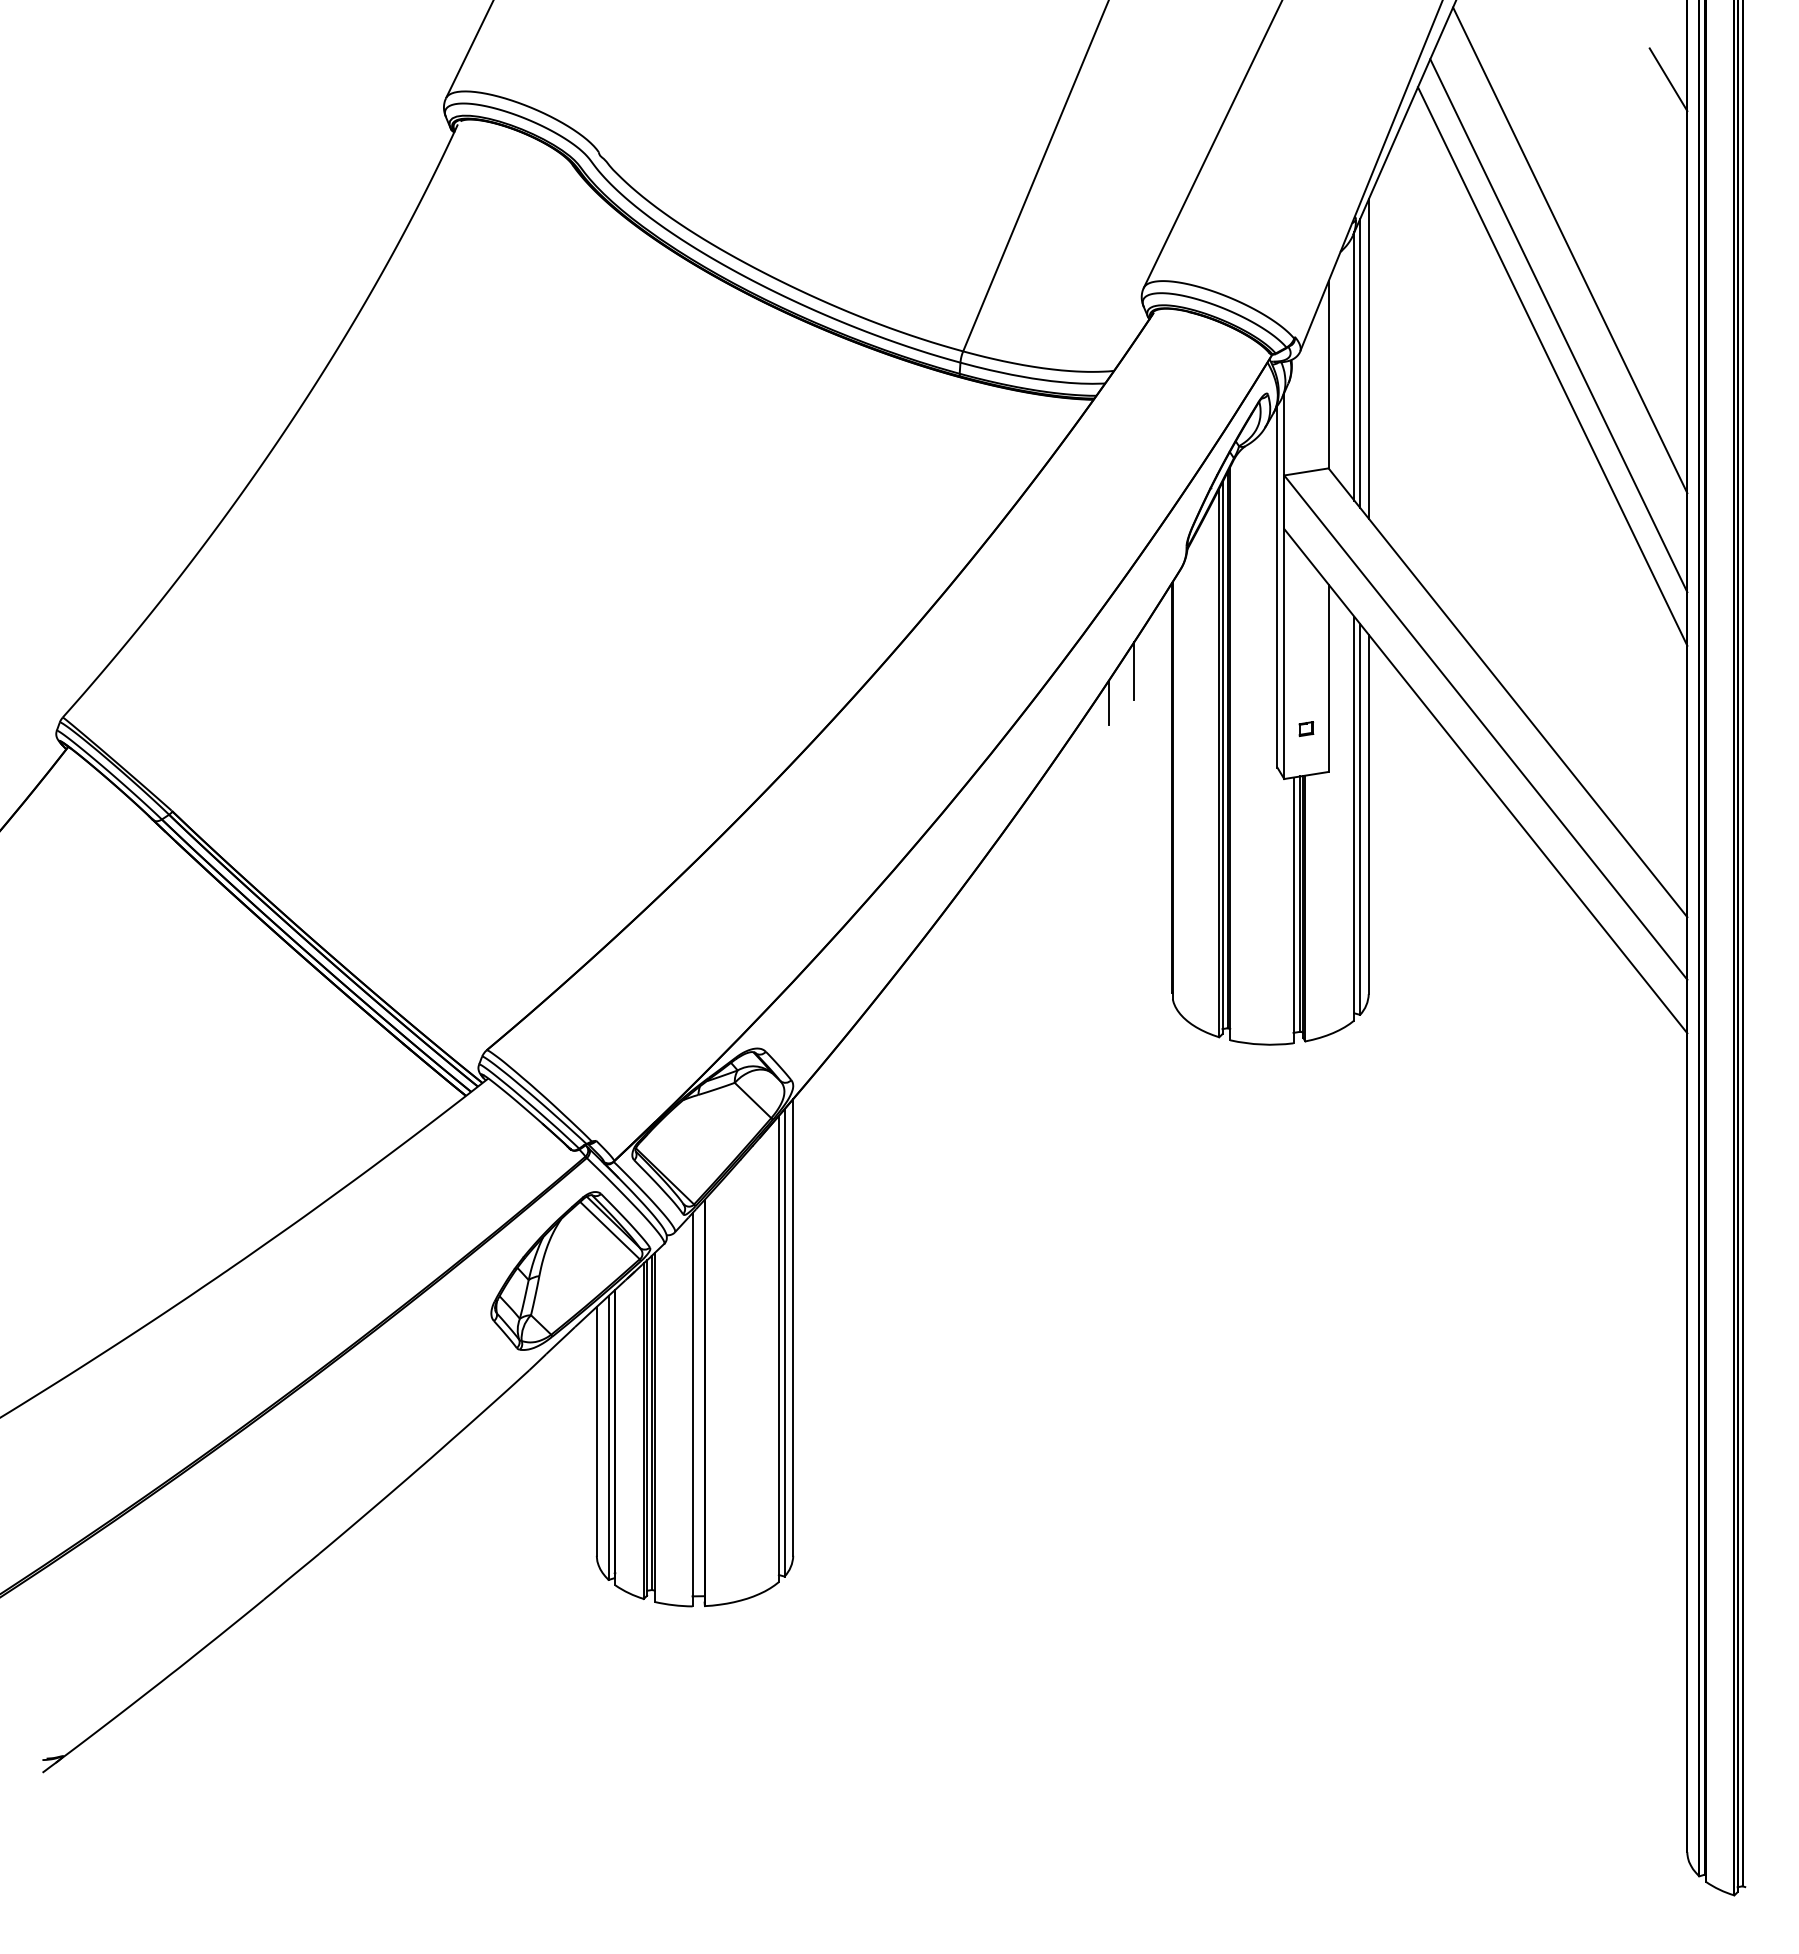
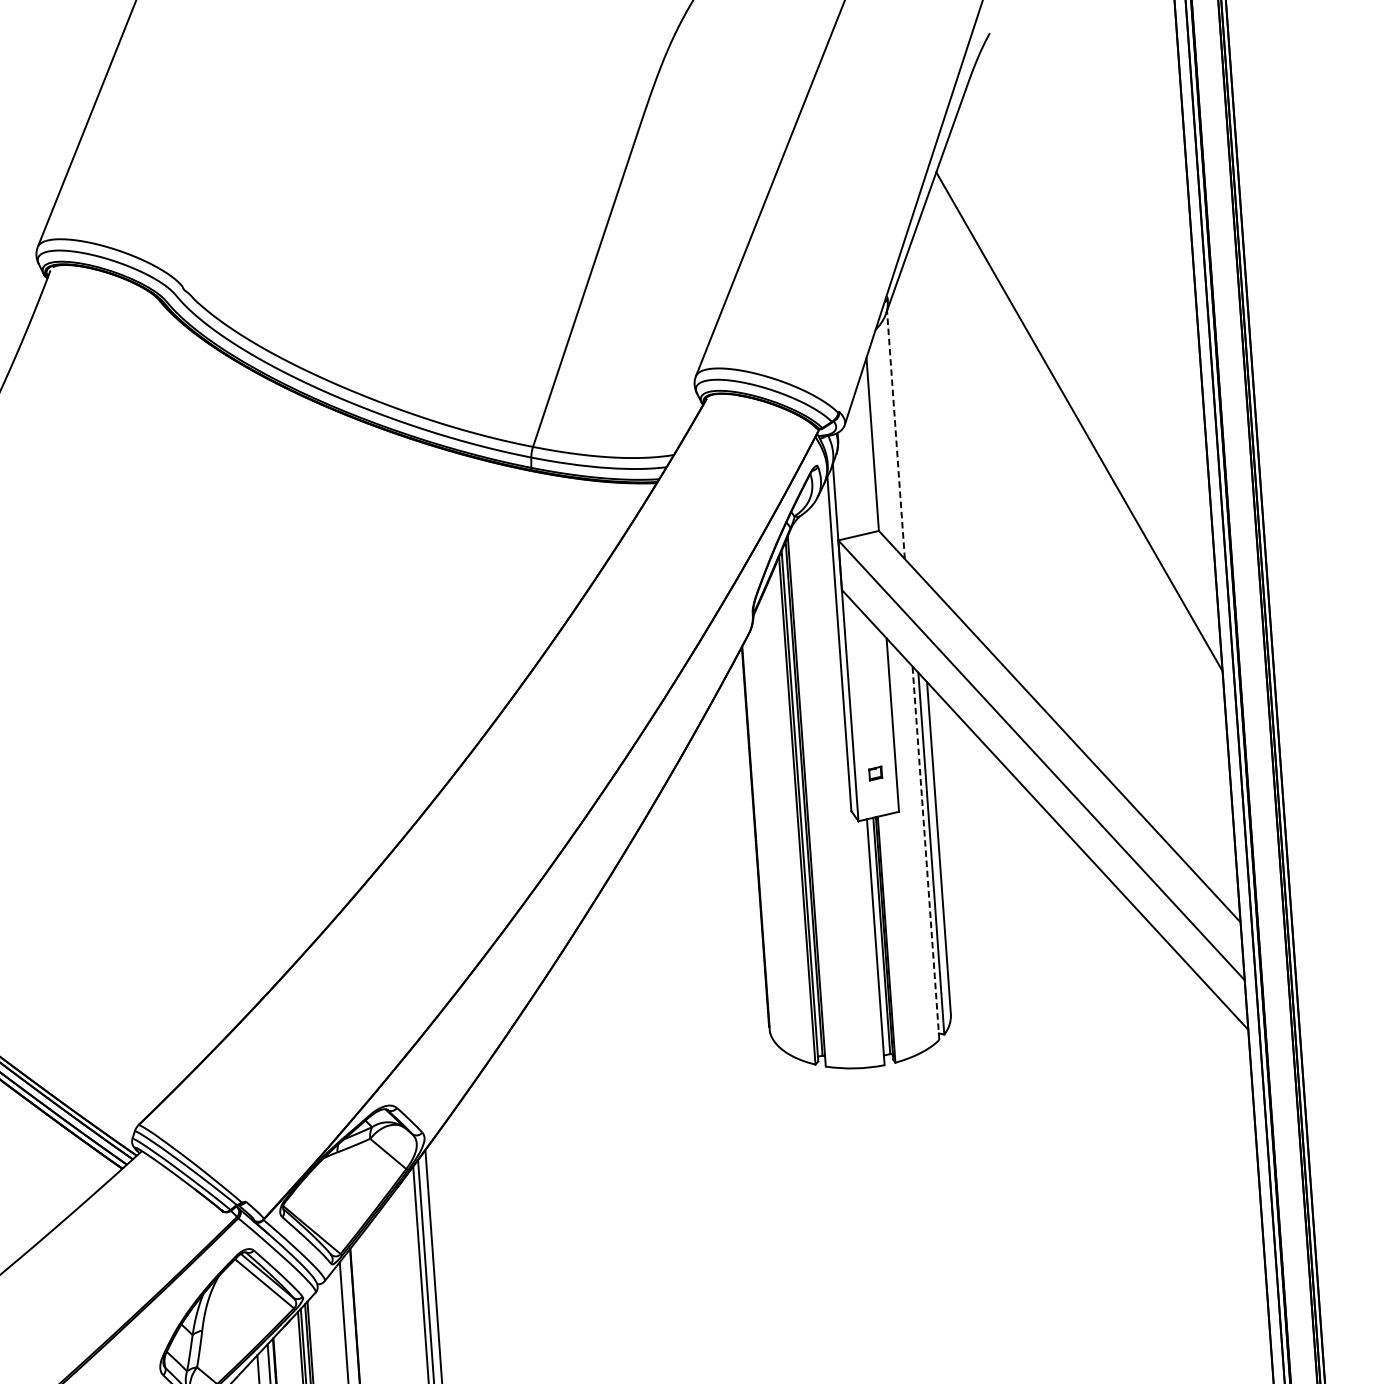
line: (1668, 79) -> (1167, 148), removed
line: (1570, 250) -> (1088, 313), removed
line: (1558, 325) -> (1082, 383), removed
line: (1368, 358) -> (908, 426), removed
line: (1360, 363) -> (901, 431), removed
line: (1354, 365) -> (896, 434), solid -> dashed
line: (1134, 671) -> (712, 731), removed
line: (1108, 702) -> (690, 762), removed
line: (1354, 818) -> (926, 853), solid -> dashed

